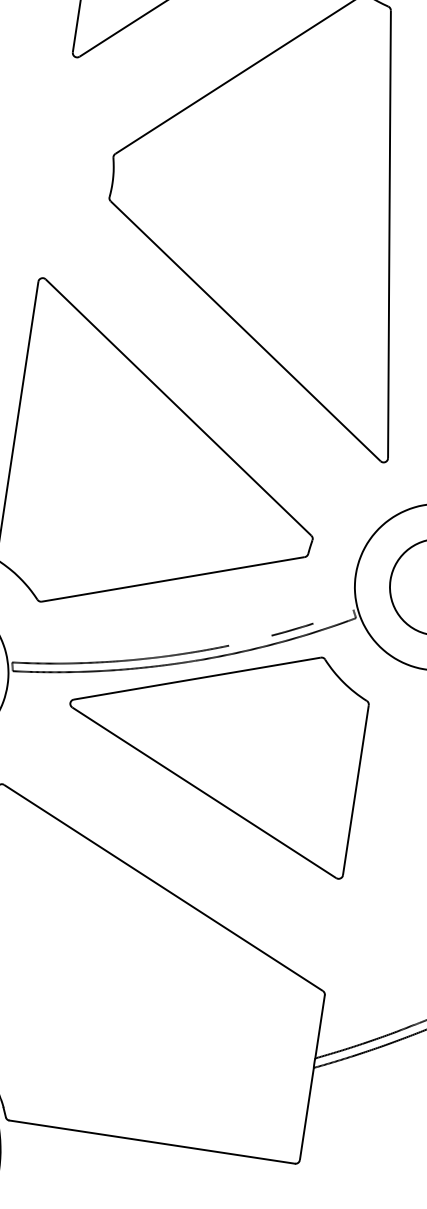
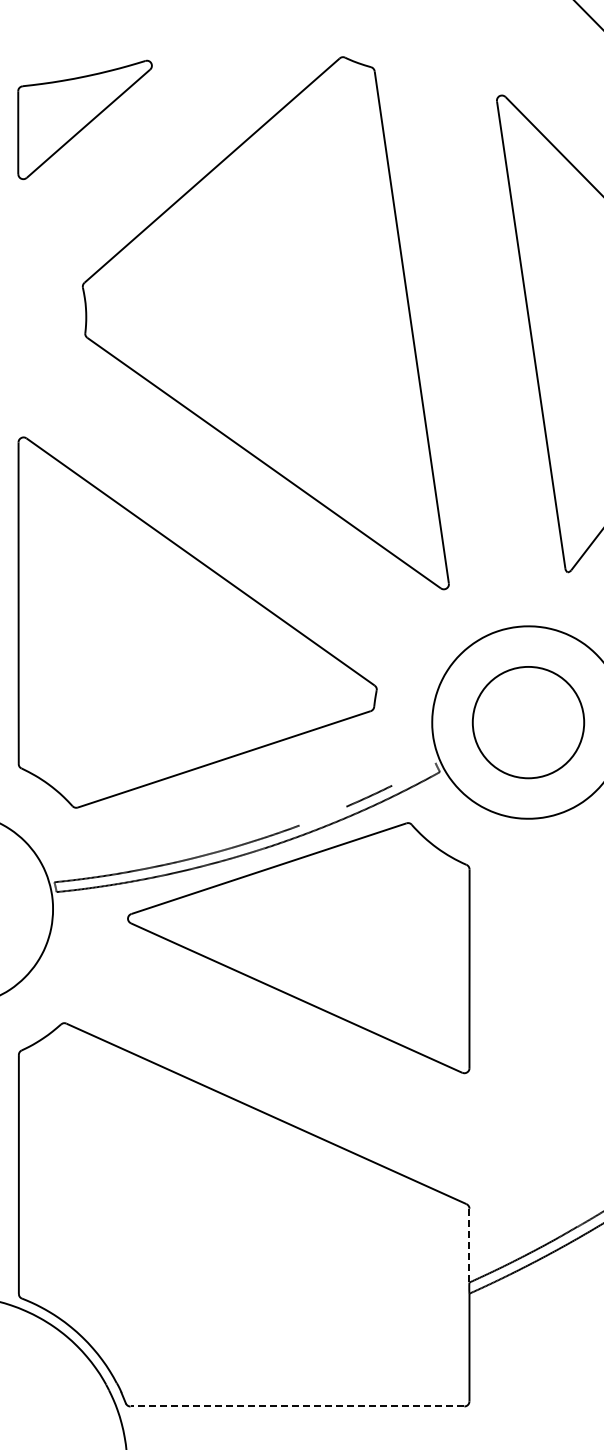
line: (320, 1026) -> (469, 1245), solid -> dashed
line: (152, 1142) -> (297, 1406), solid -> dashed

